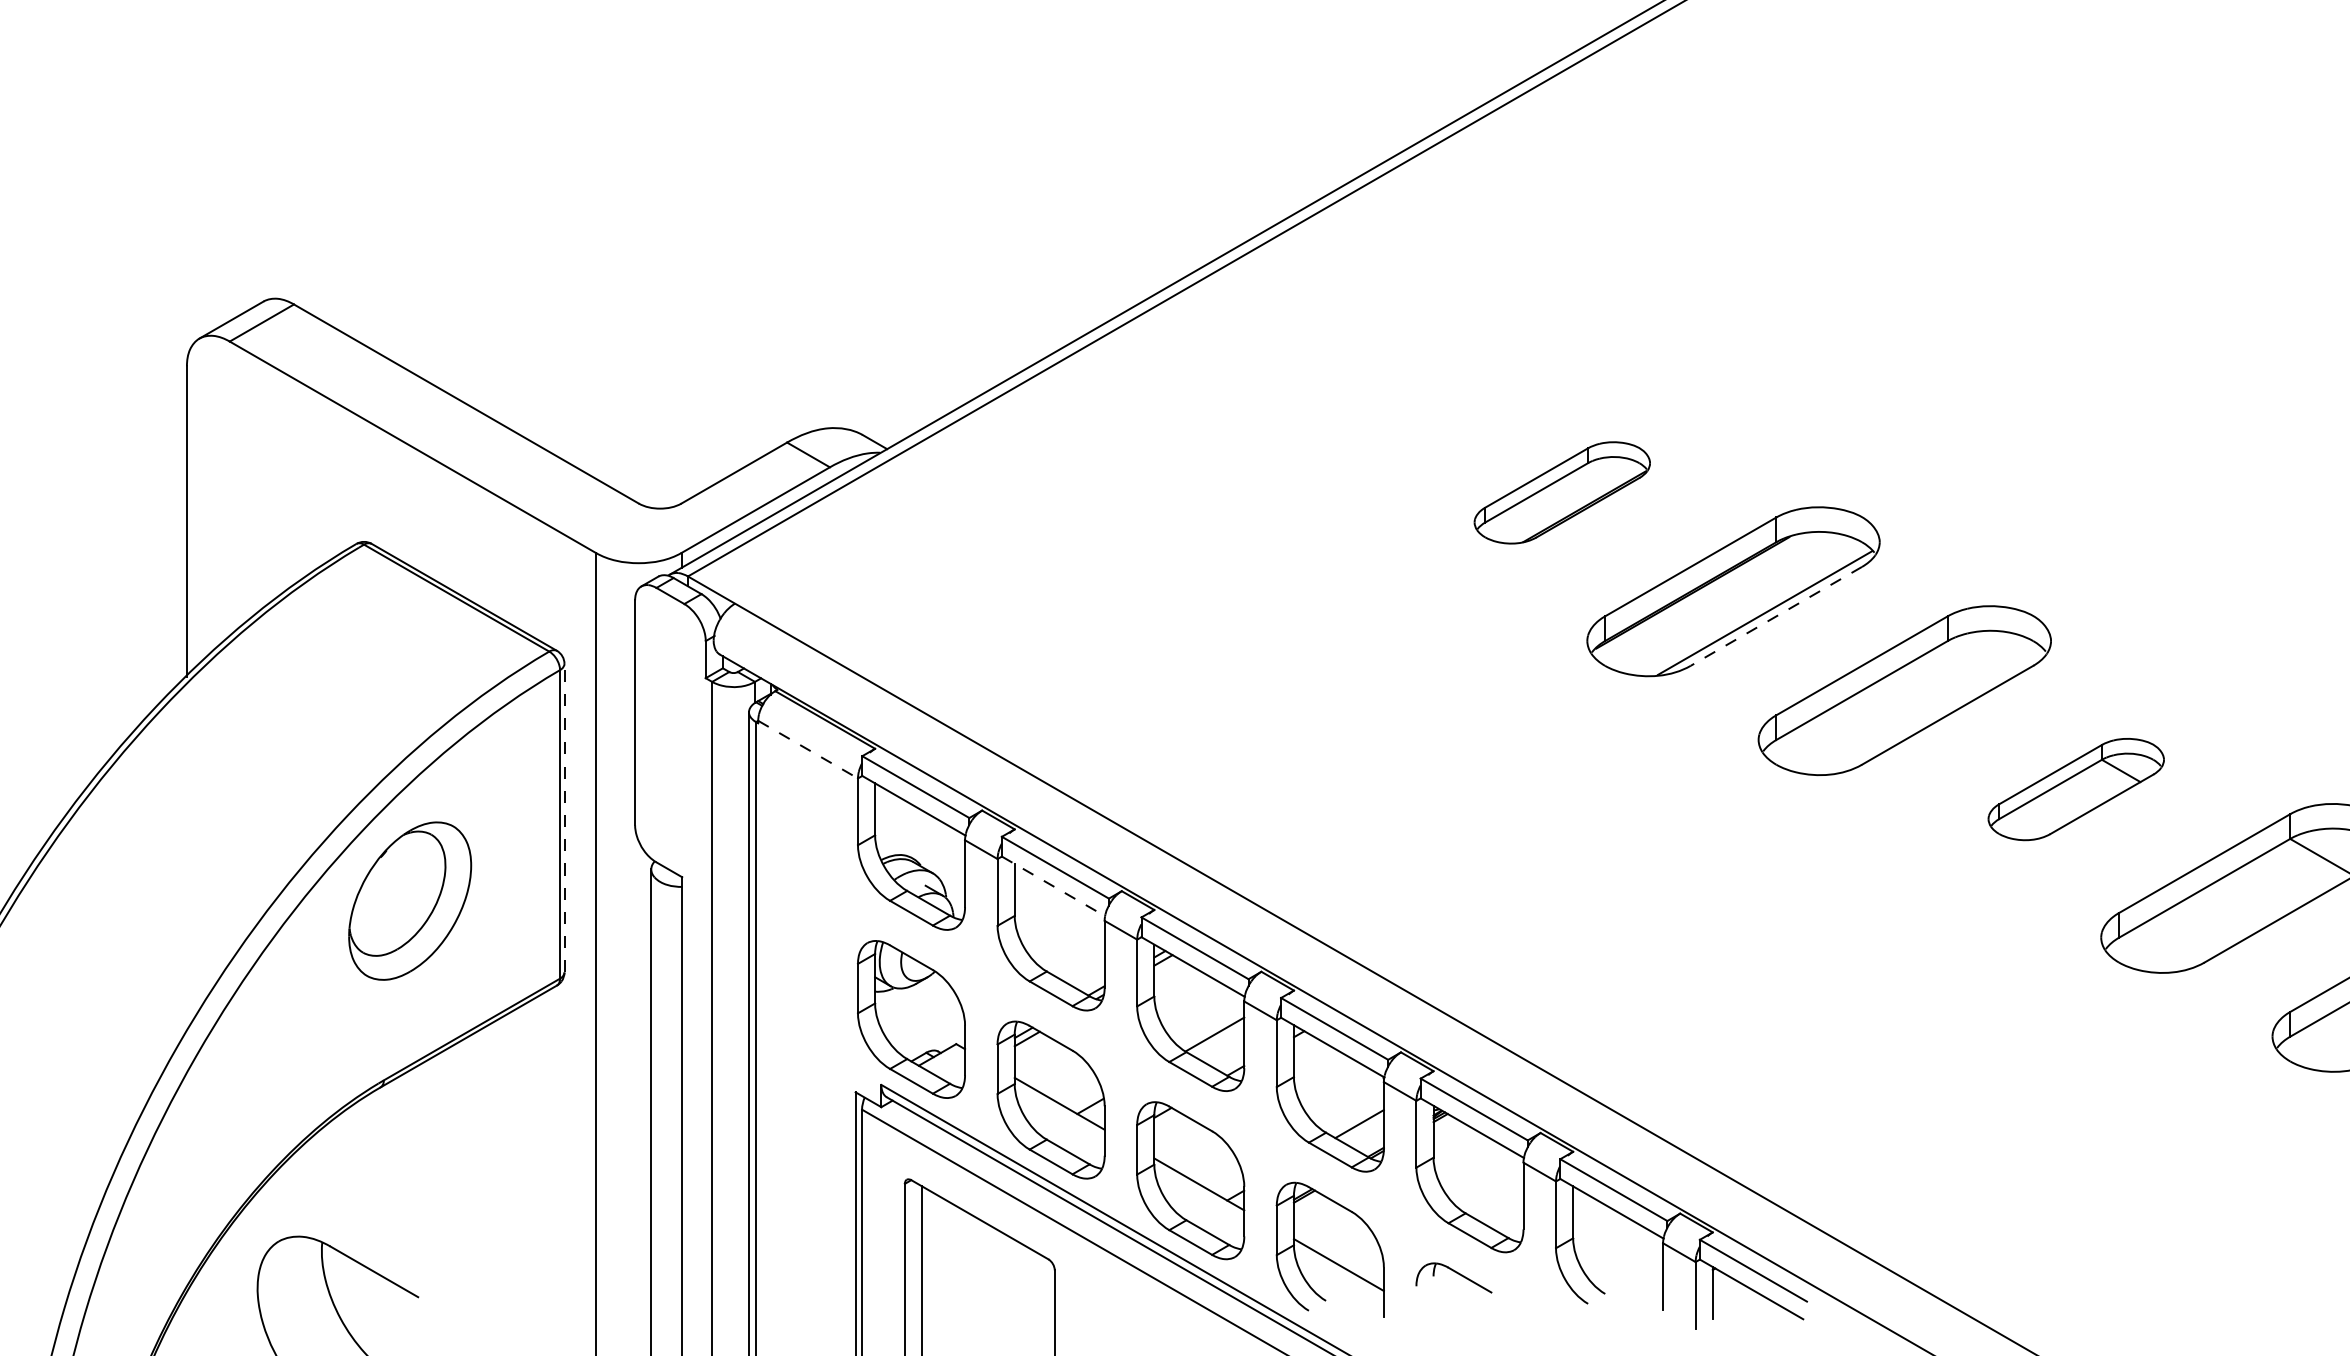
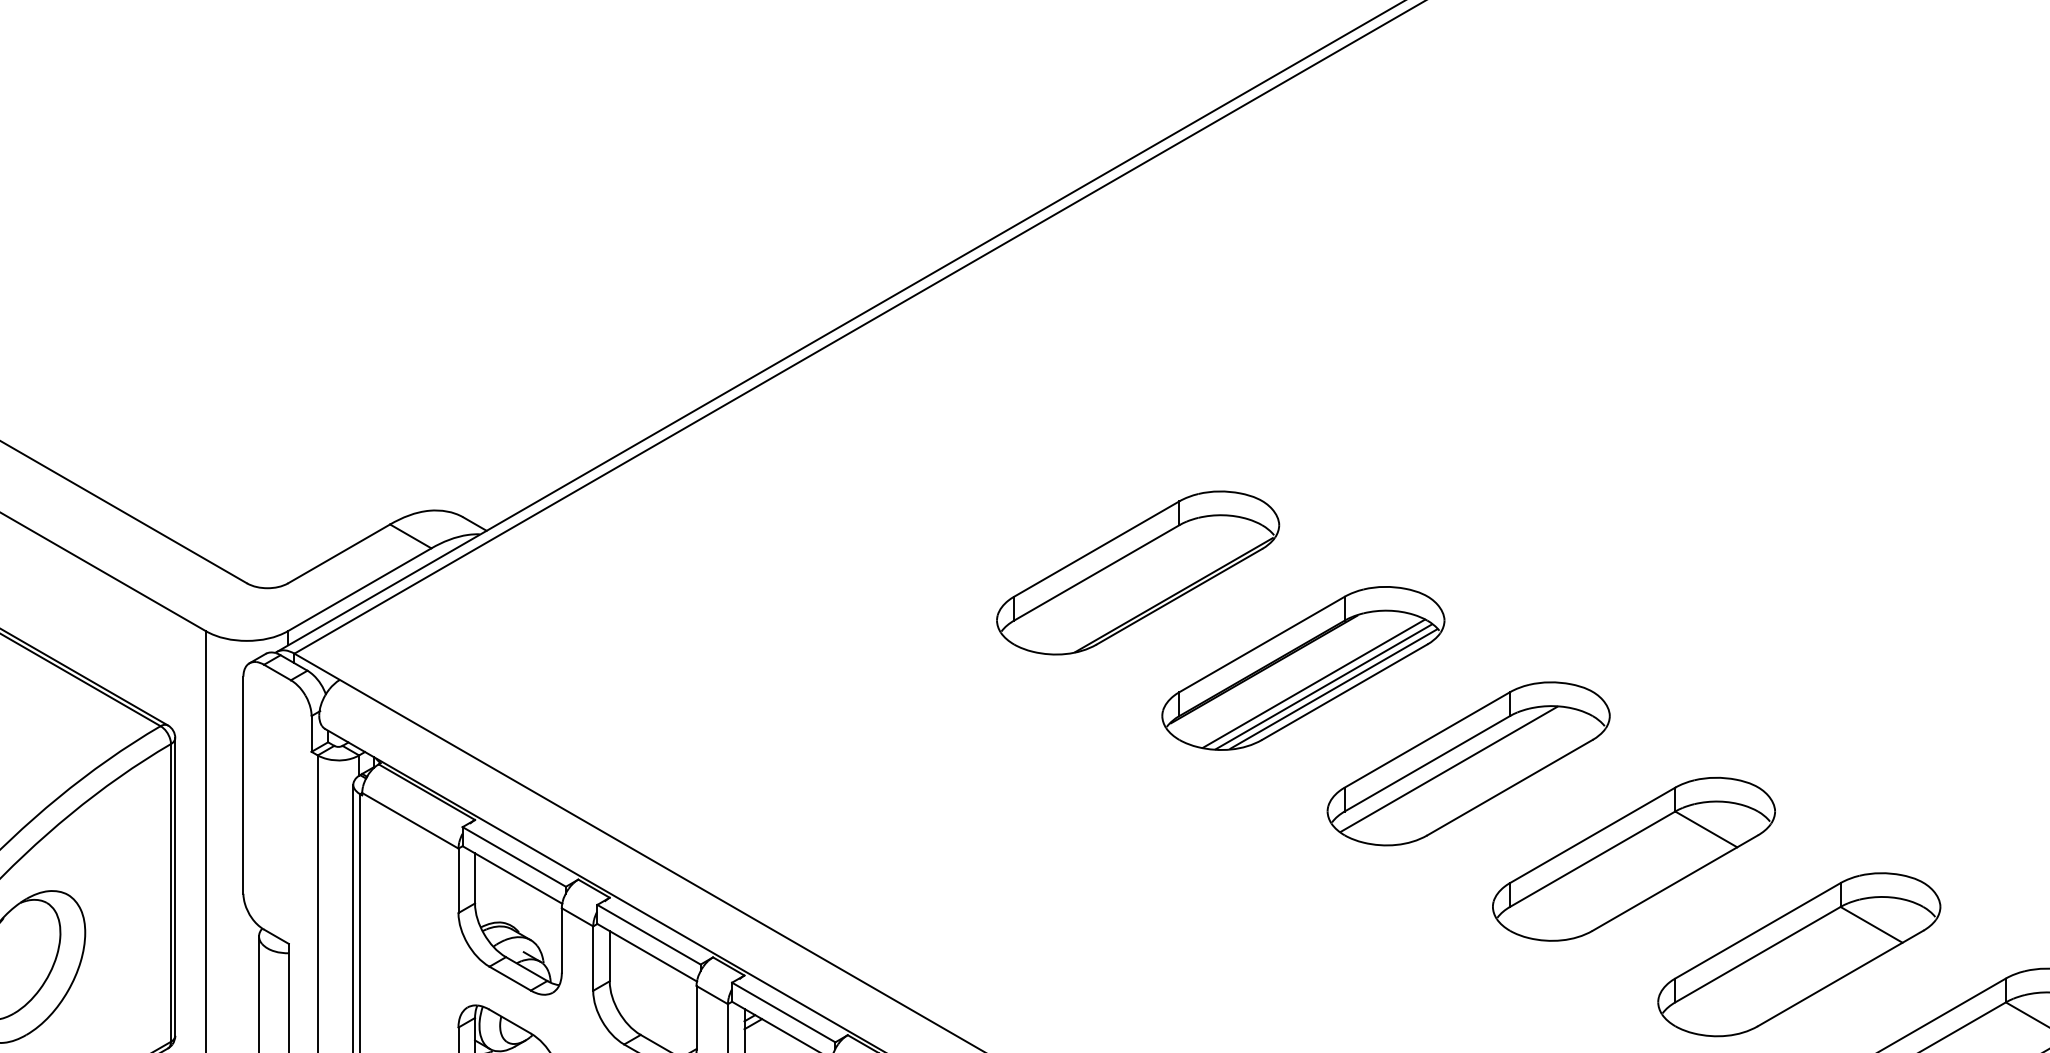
part: (1562, 492) -> (1138, 572), size x1.67
line: (1744, 607) -> (1313, 683), added
line: (1754, 610) -> (1323, 686), added
line: (1776, 616) -> (1344, 692), dashed -> solid
line: (1884, 696) -> (1449, 769), added
line: (808, 749) -> (410, 820), dashed -> solid
part: (2076, 789) -> (1634, 859), size x1.67
line: (564, 817) -> (175, 886), dashed -> solid
line: (1053, 886) -> (647, 952), dashed -> solid

